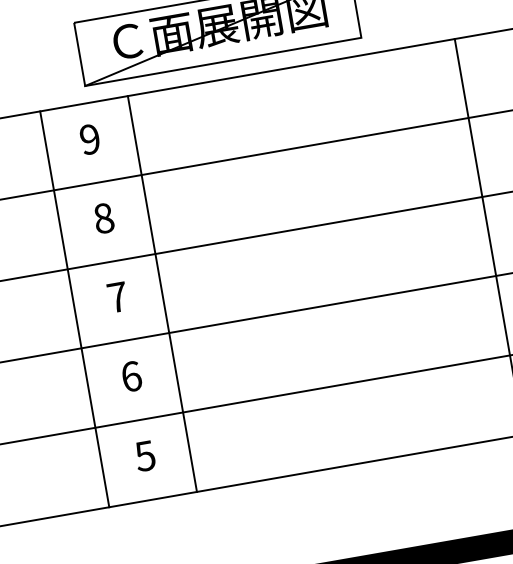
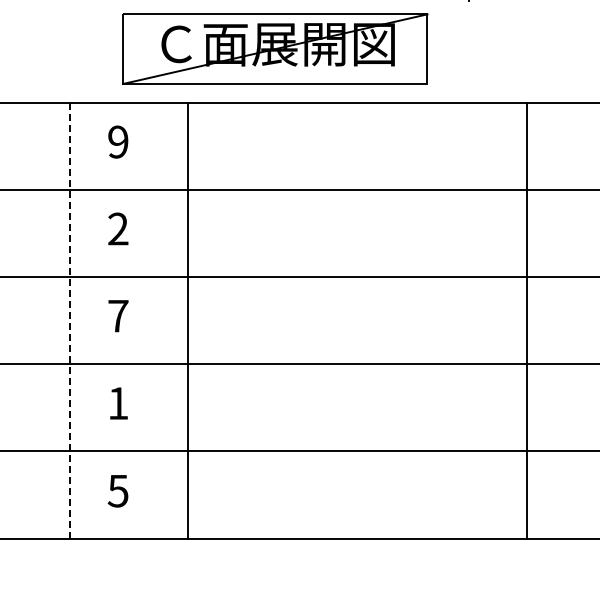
text: (103, 217) -> (118, 228), 8 -> 2
line: (162, 293) -> (187, 320), moved
line: (75, 309) -> (70, 321), solid -> dashed
text: (131, 376) -> (118, 403), 6 -> 1

